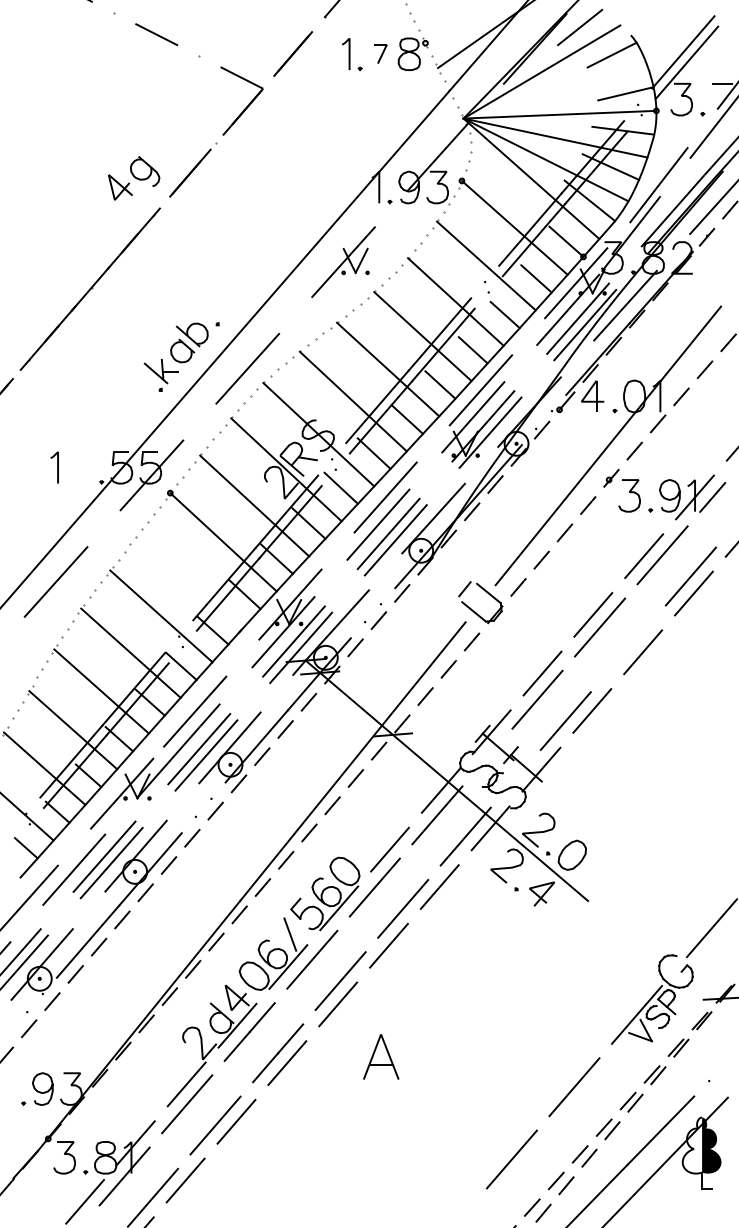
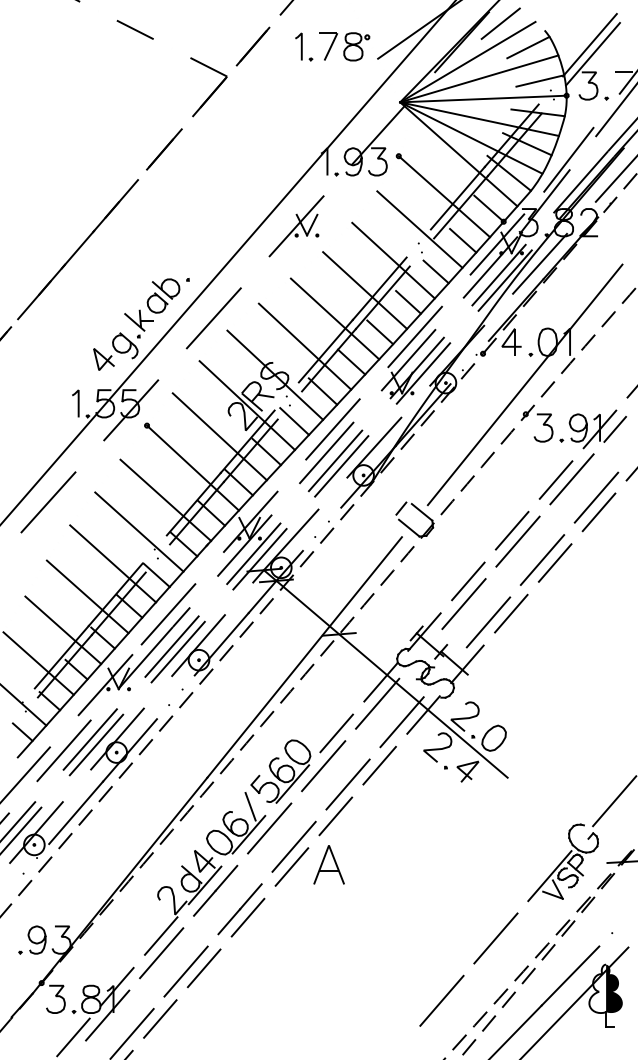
part: (380, 53) -> (328, 46), size x1.67
line: (554, 91) -> (478, 78), added
part: (134, 178) -> (116, 351), moved
line: (57, 467) -> (78, 403), moved
line: (191, 579) -> (165, 500), added
line: (628, 648) -> (542, 559), added
part: (381, 1056) -> (329, 864), moved

